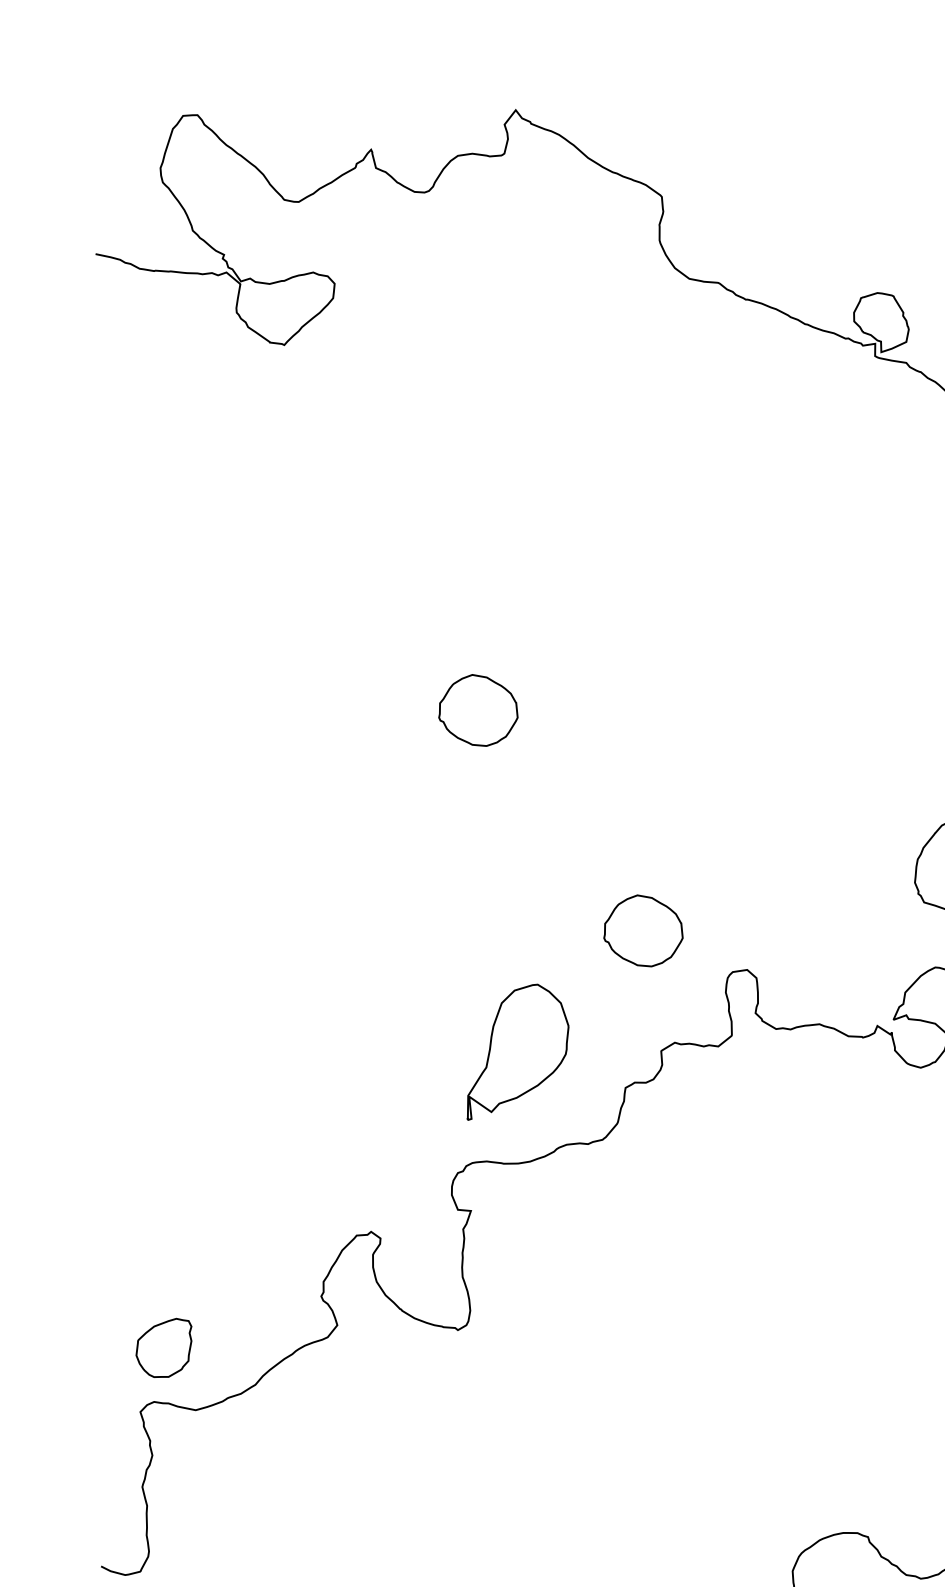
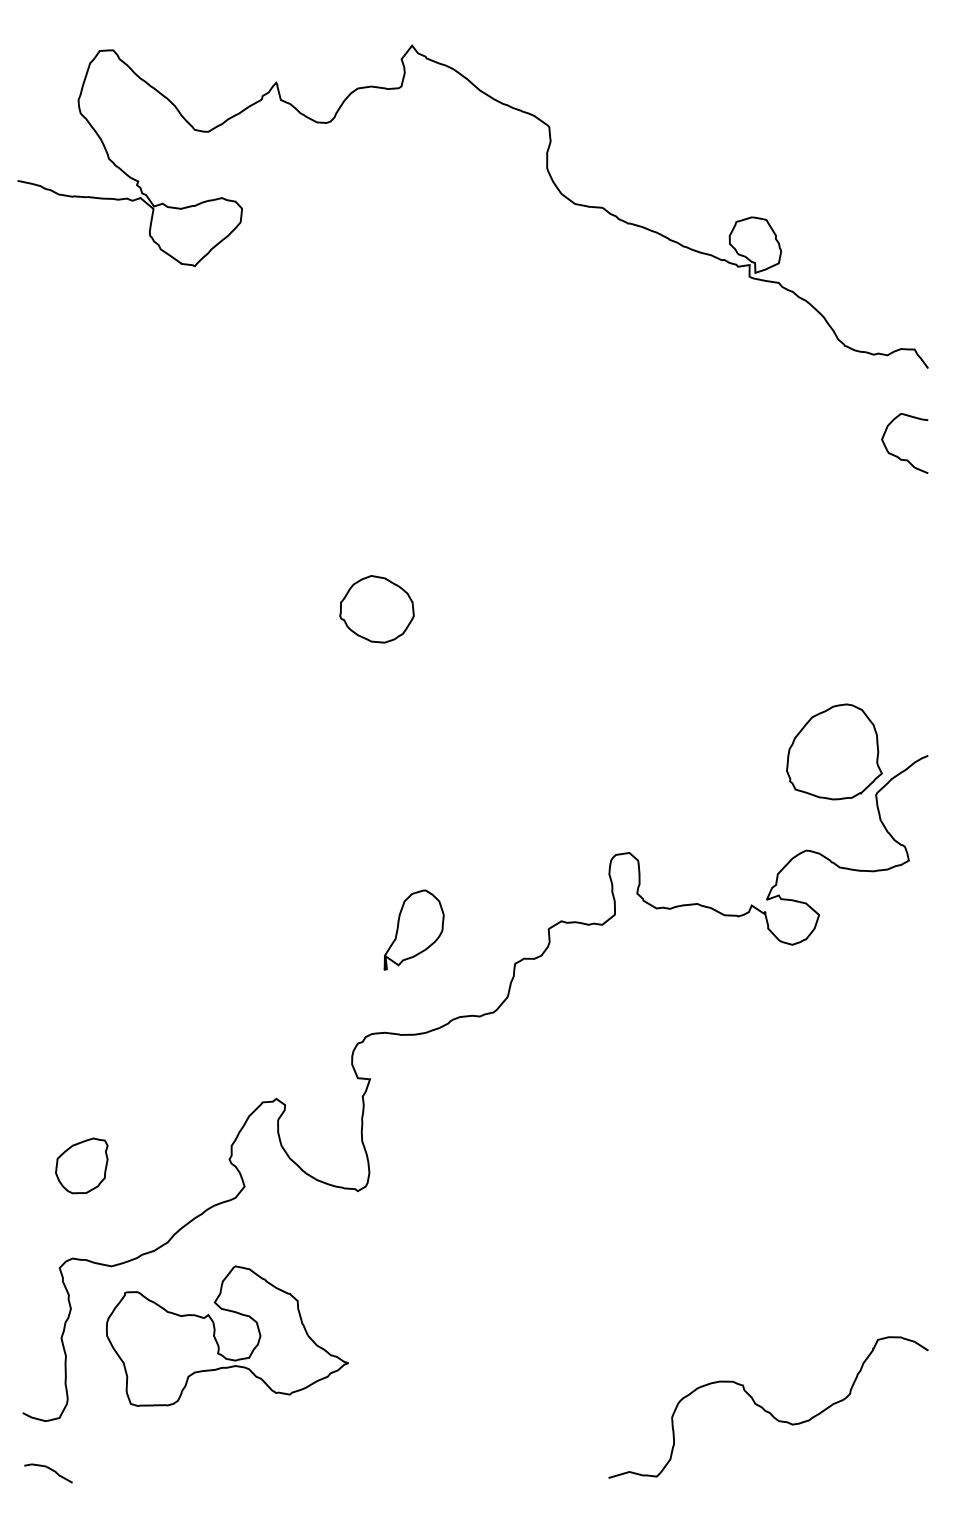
part: (642, 931) -> (531, 816), removed
part: (517, 1051) -> (413, 929), size x0.62
part: (163, 1347) -> (81, 1165), moved
part: (307, 1487) -> (216, 1338), added

